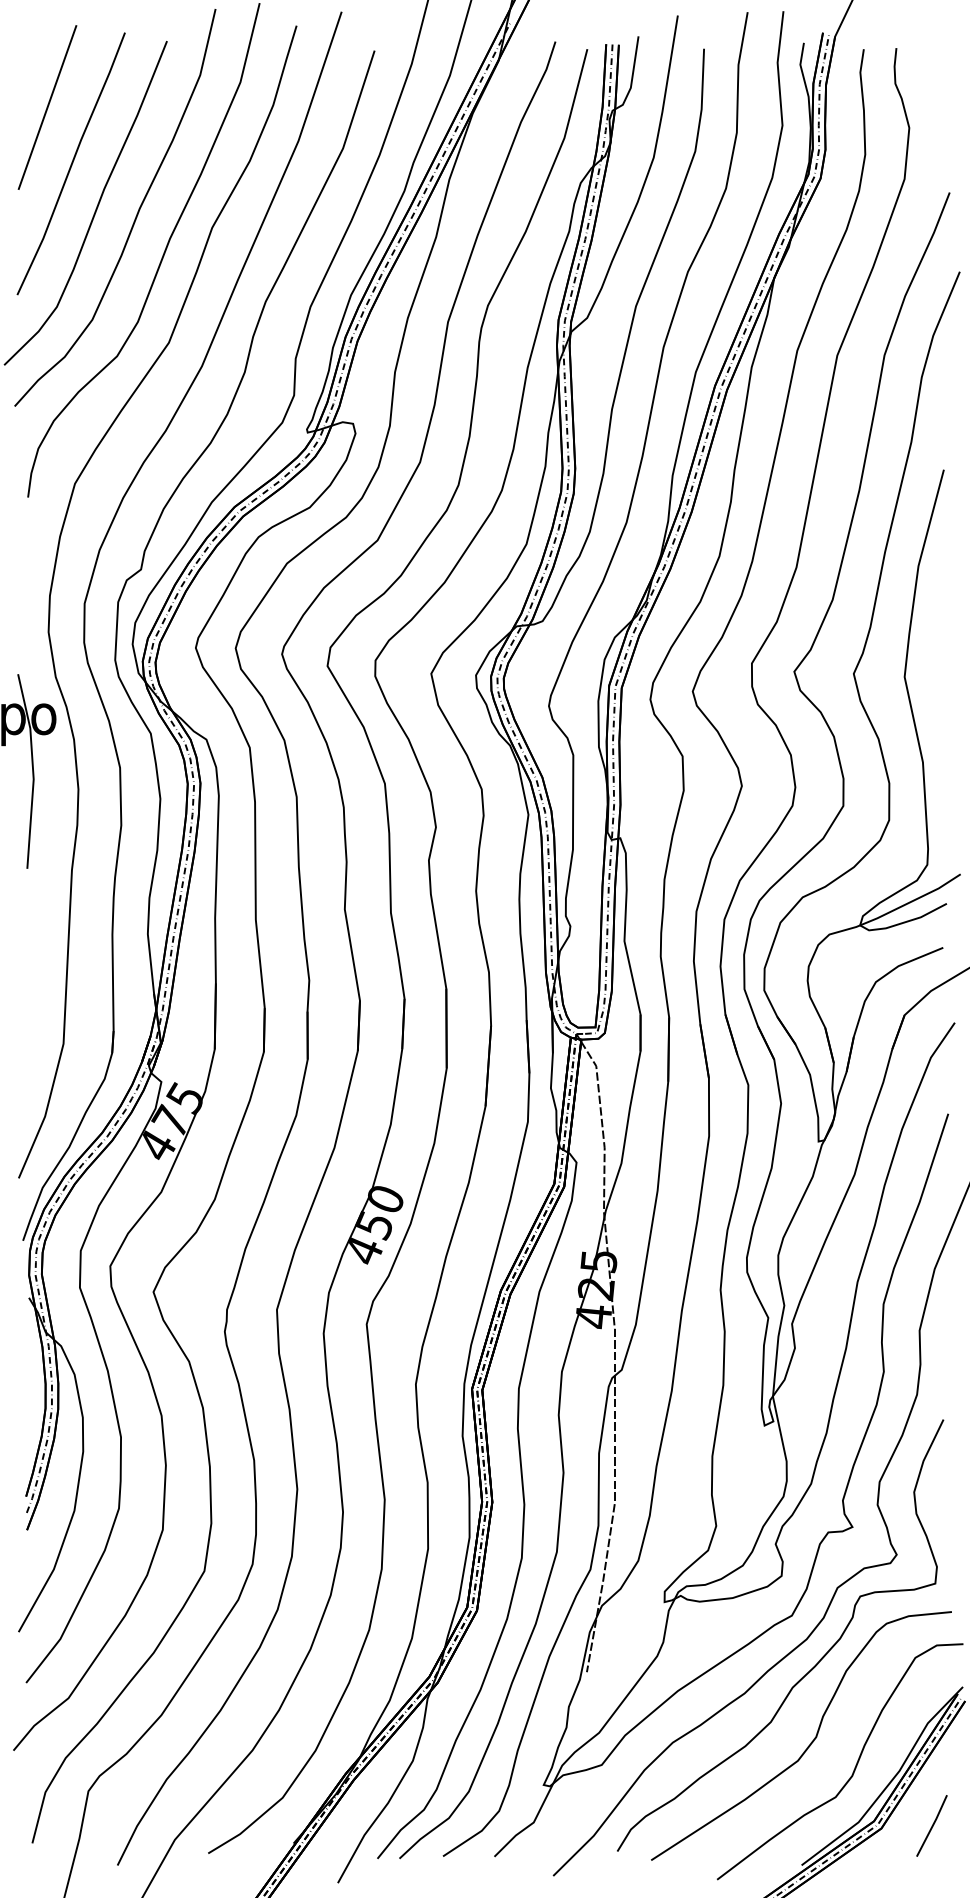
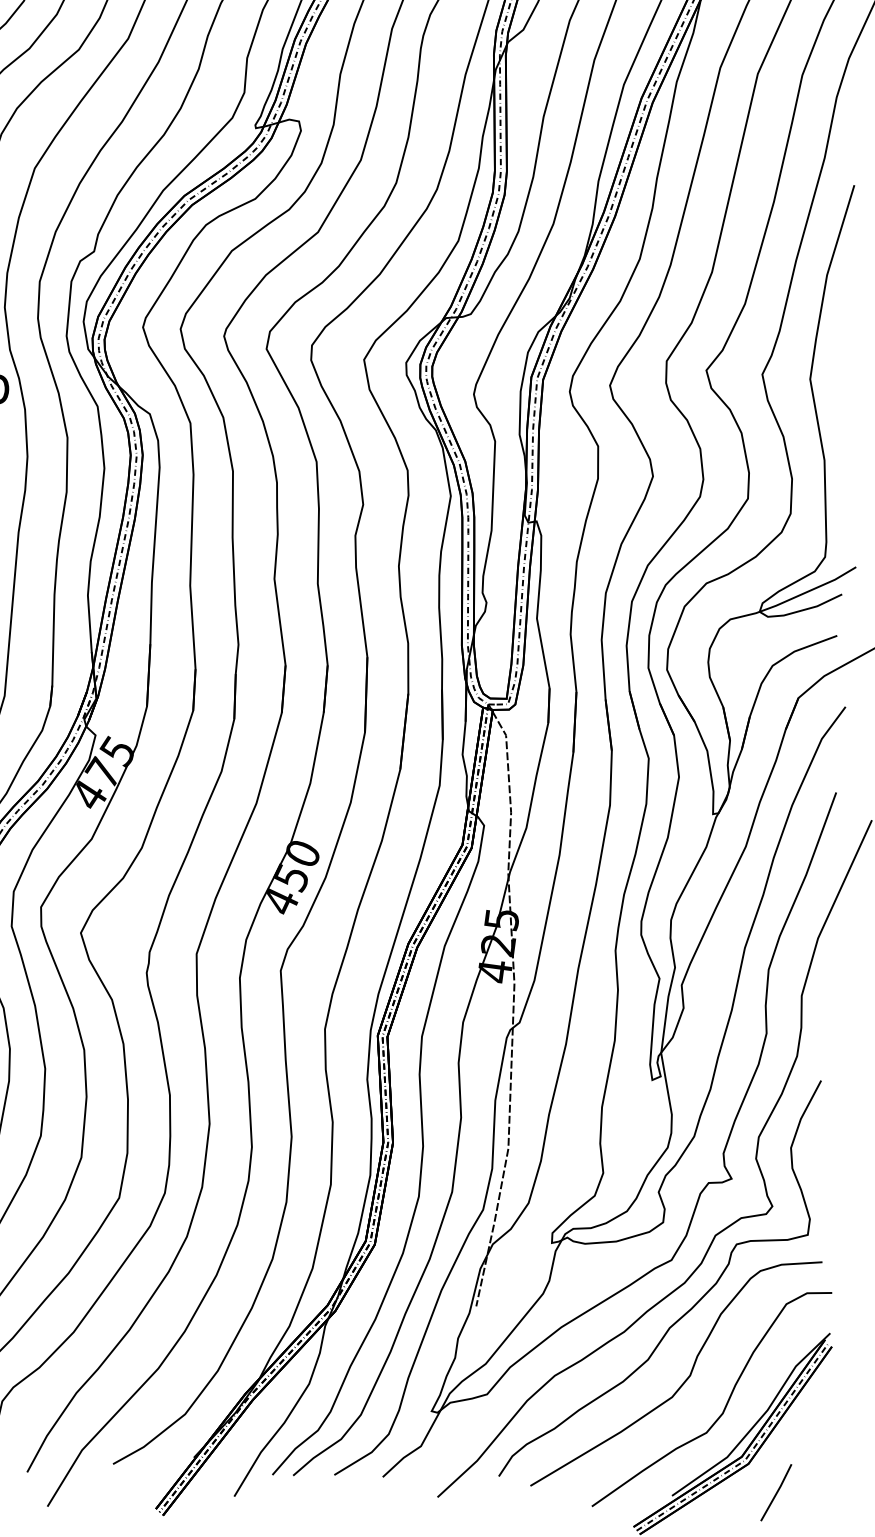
line: (931, 1825) -> (775, 1492), moved

